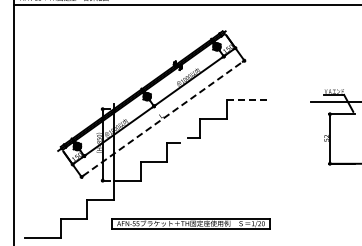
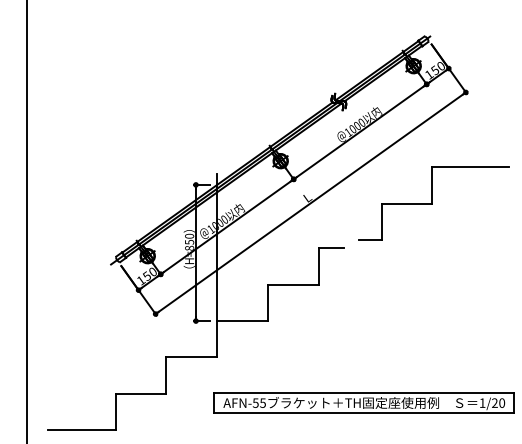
line: (247, 100) -> (471, 168), dashed -> solid
line: (163, 118) -> (311, 202), dashed -> solid

